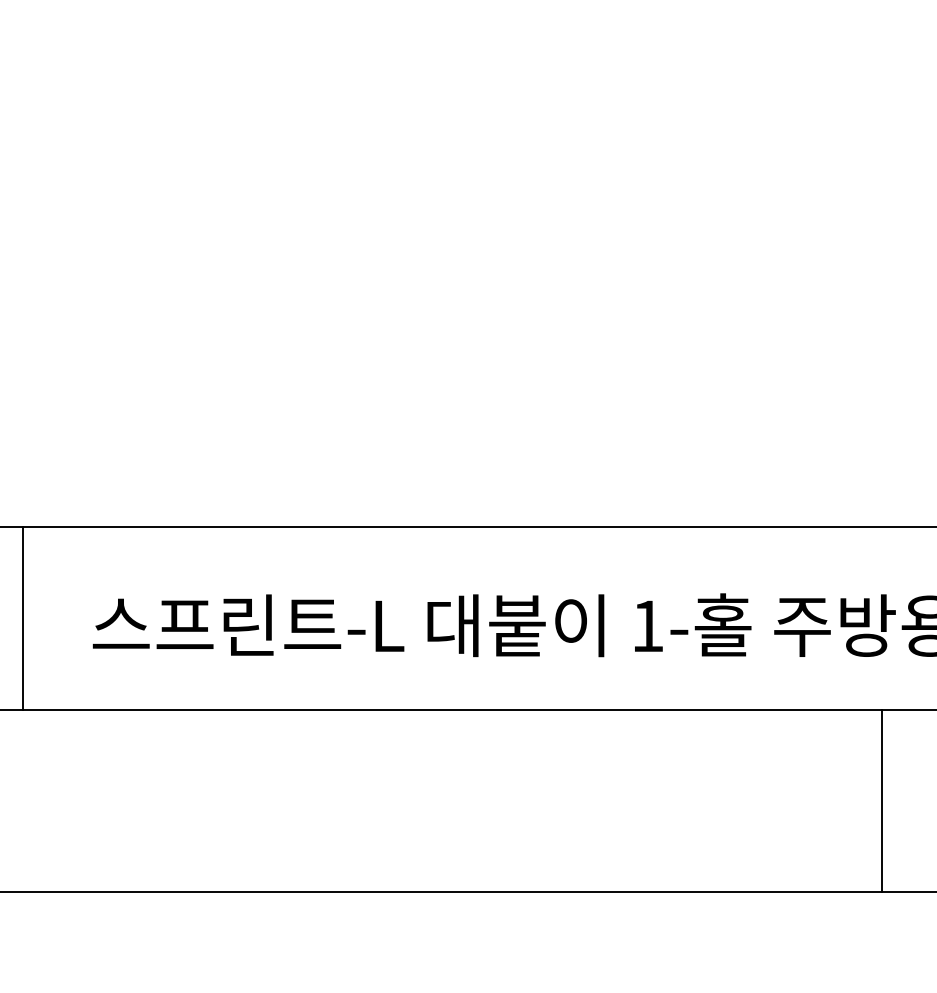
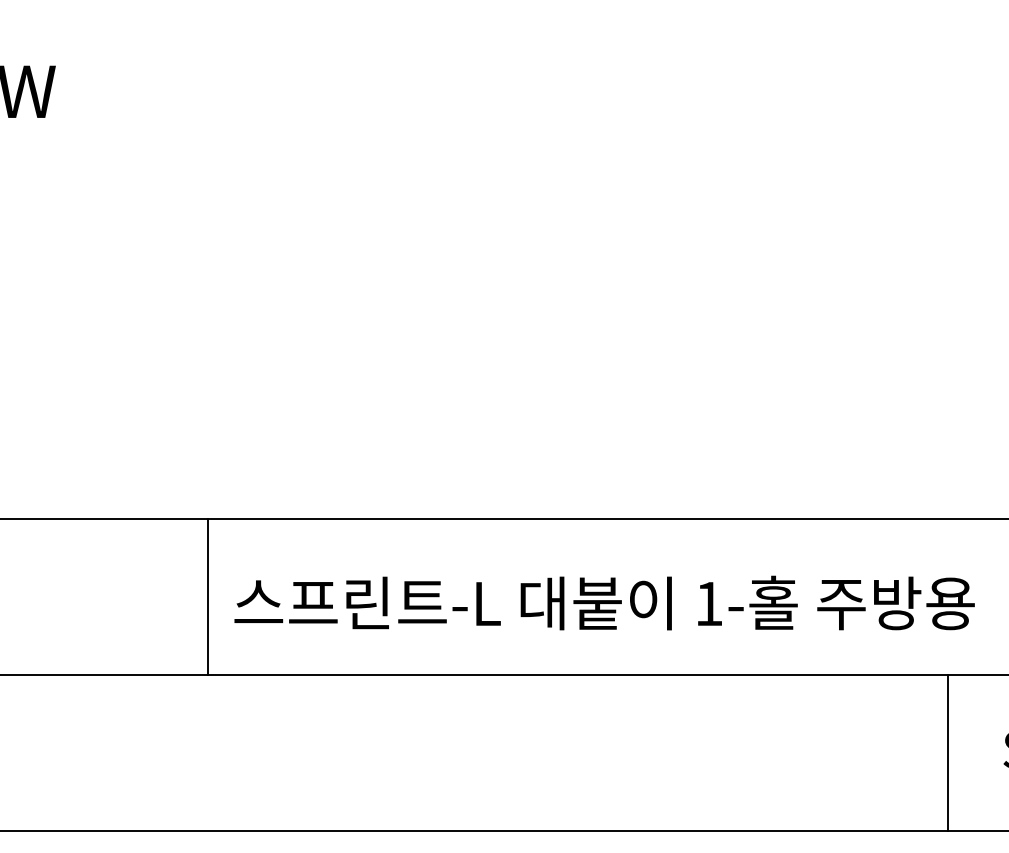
line: (22, 618) -> (207, 597), moved
line: (882, 801) -> (947, 753), moved

